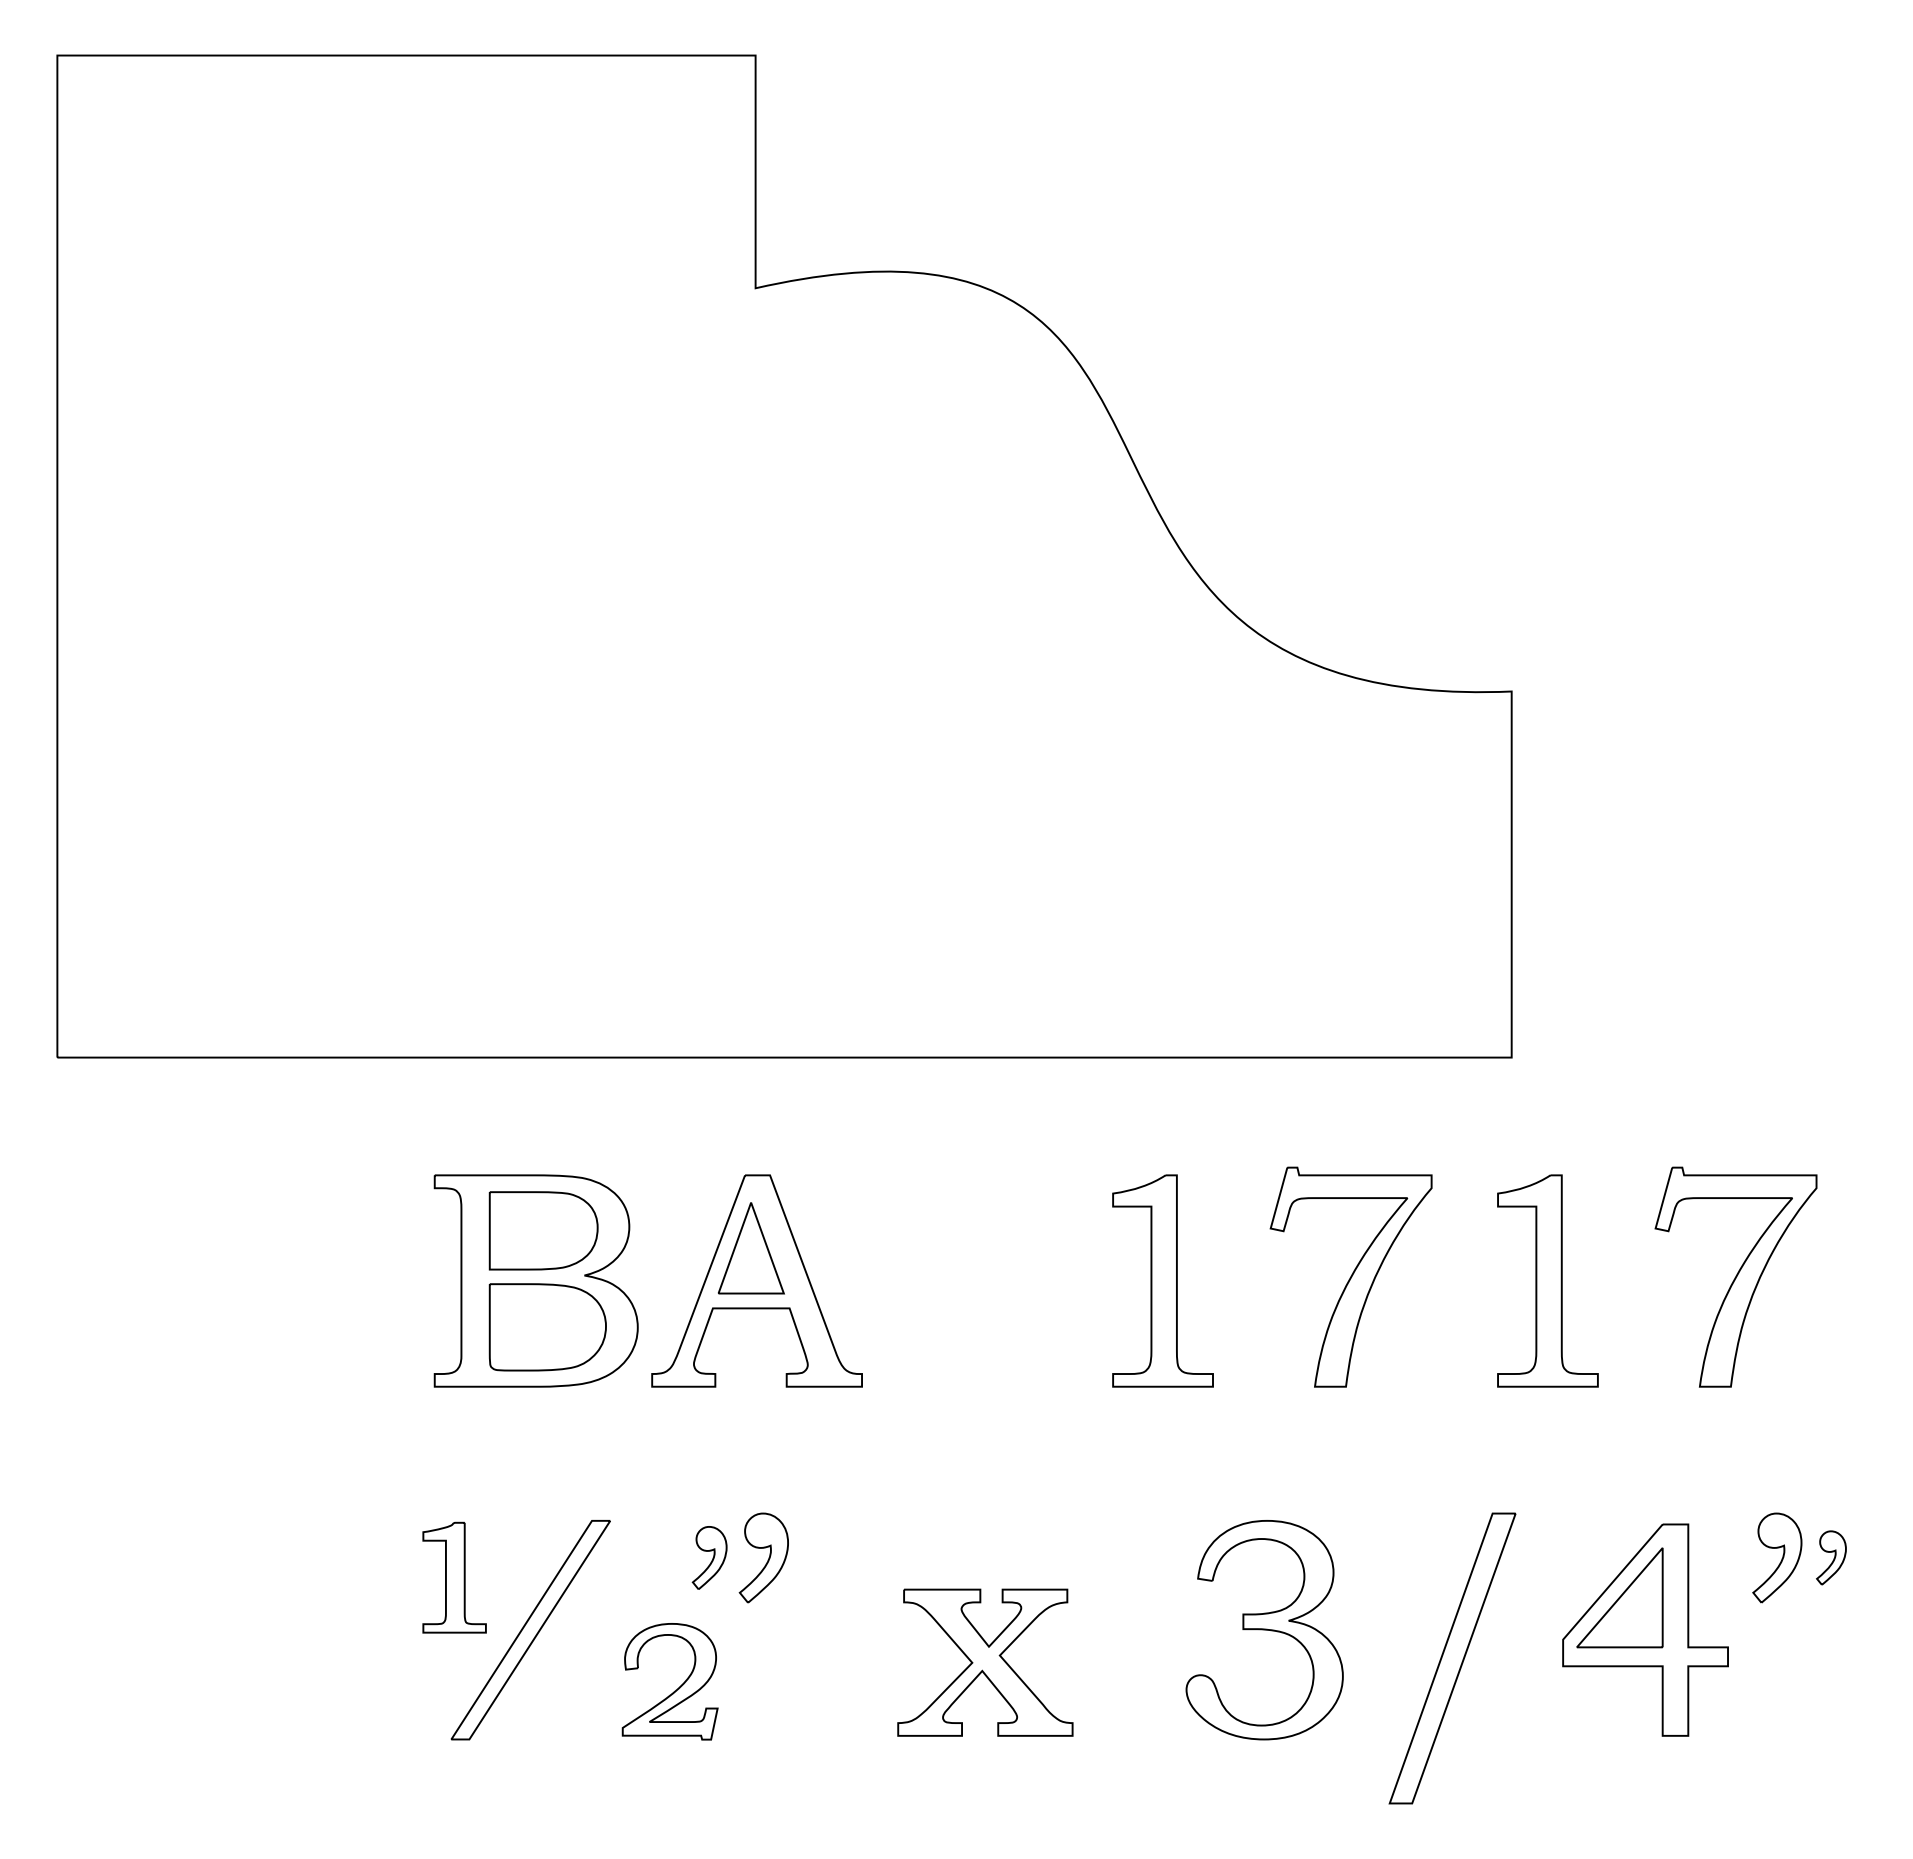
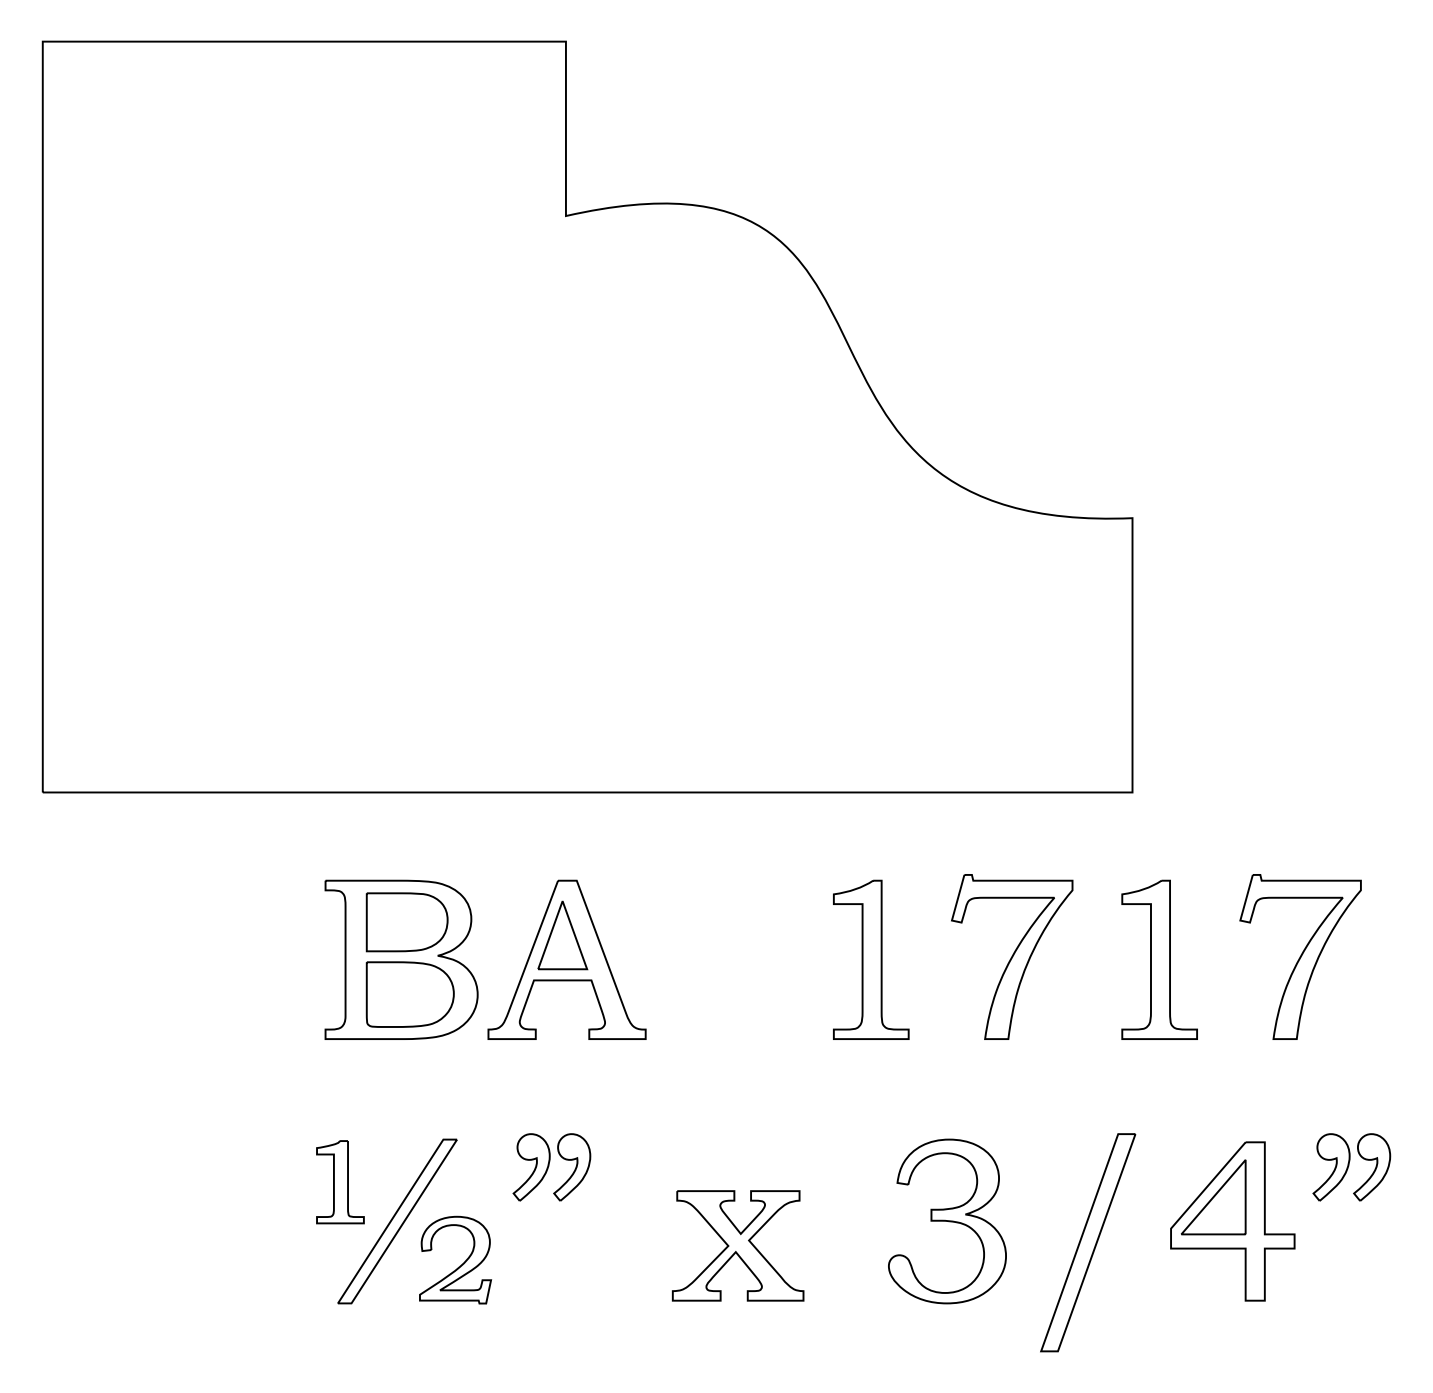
part: (709, 1557) -> (531, 1167), size x1.43
part: (1831, 1557) -> (1372, 1167), size x1.67
part: (674, 1690) -> (458, 1266), moved

